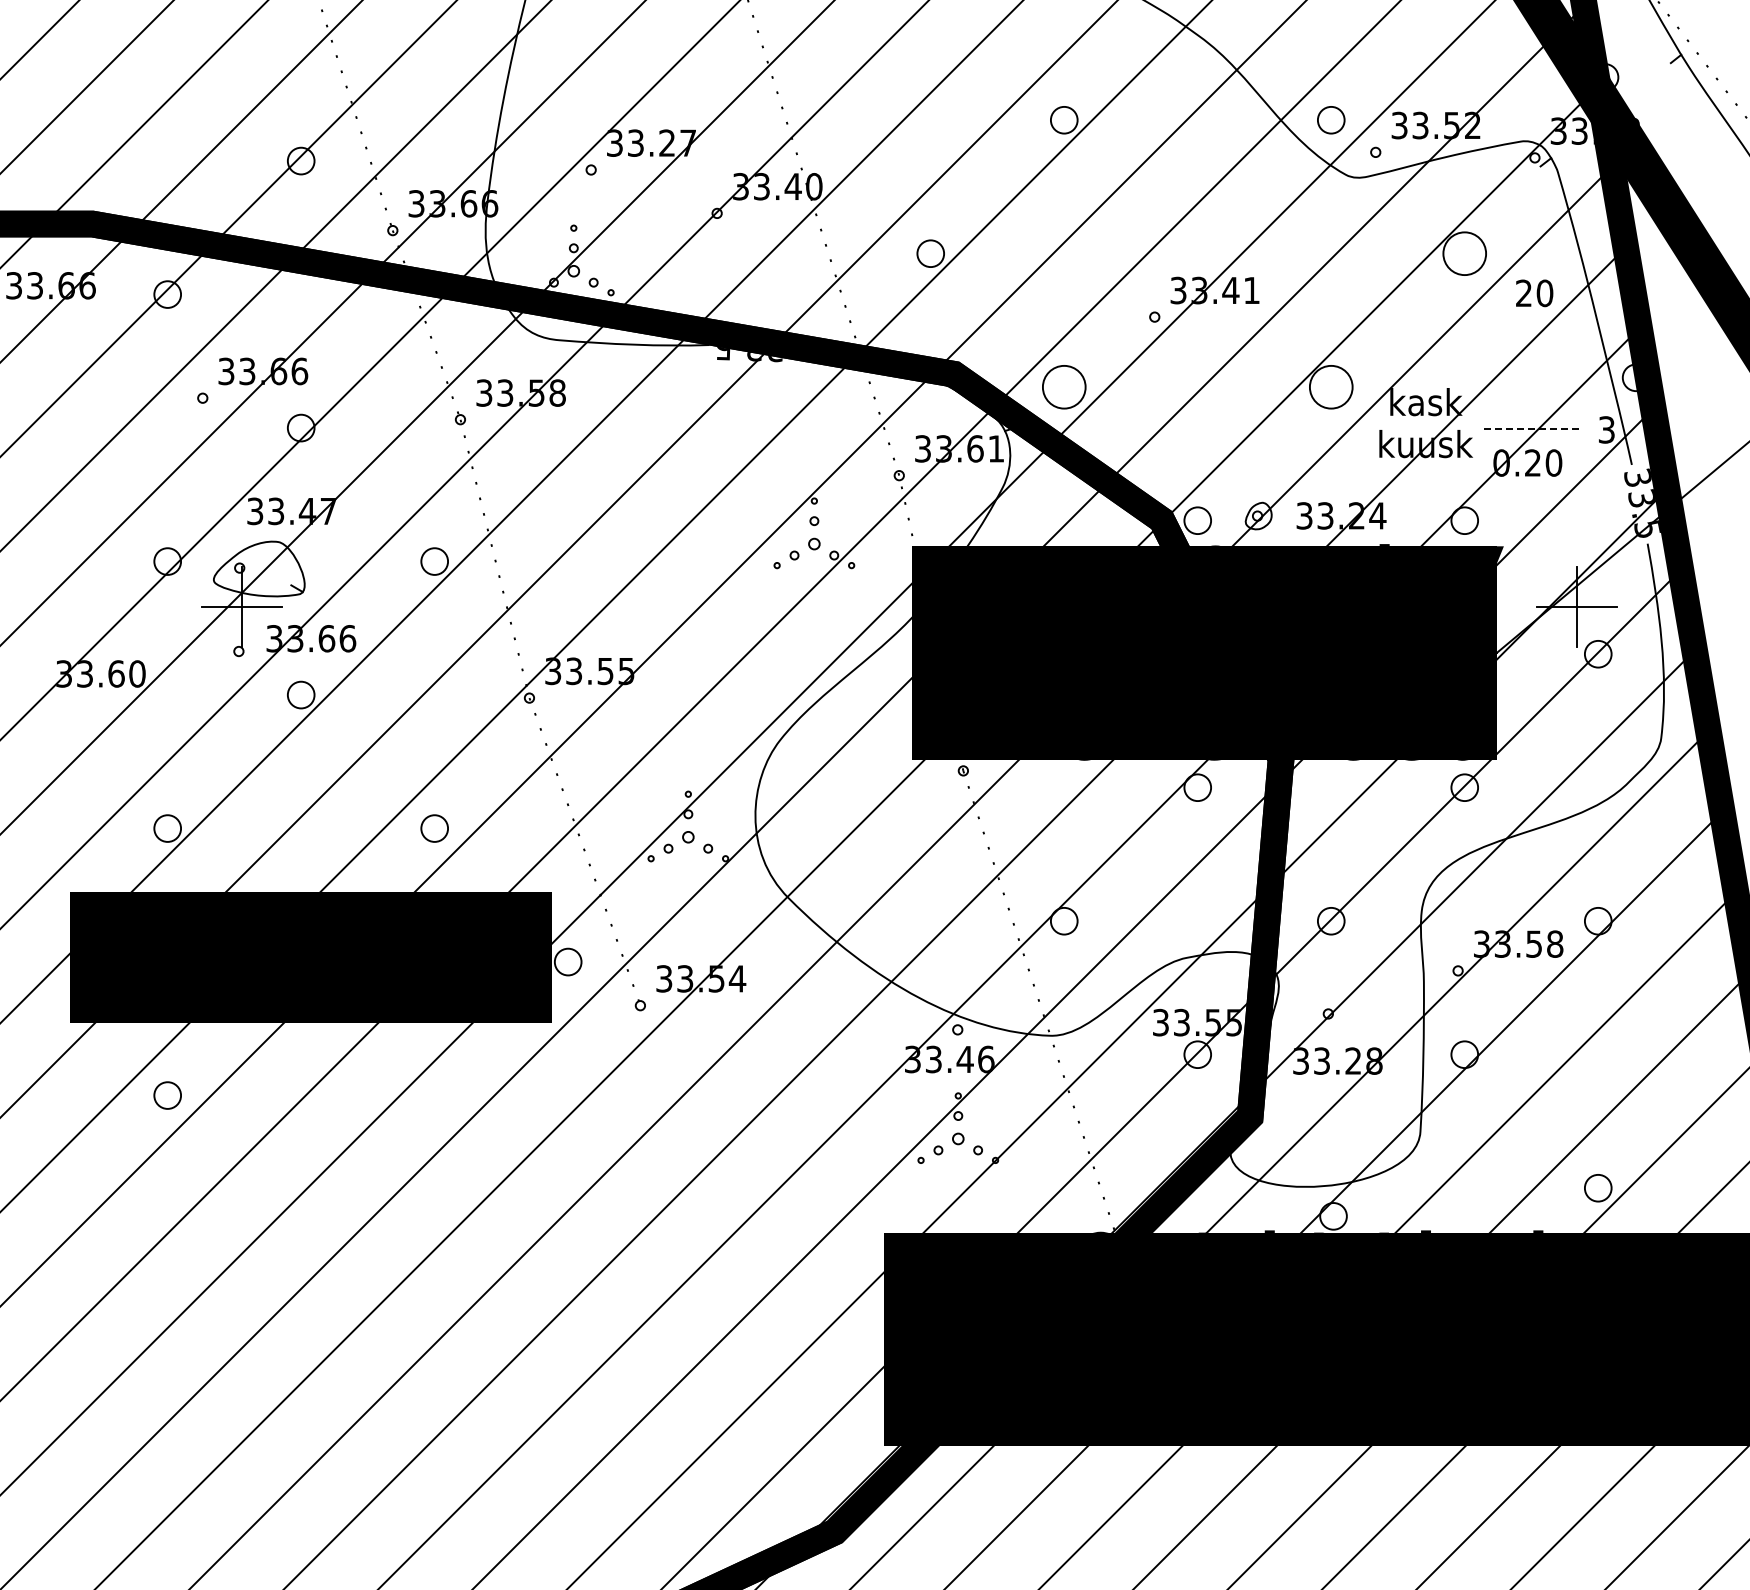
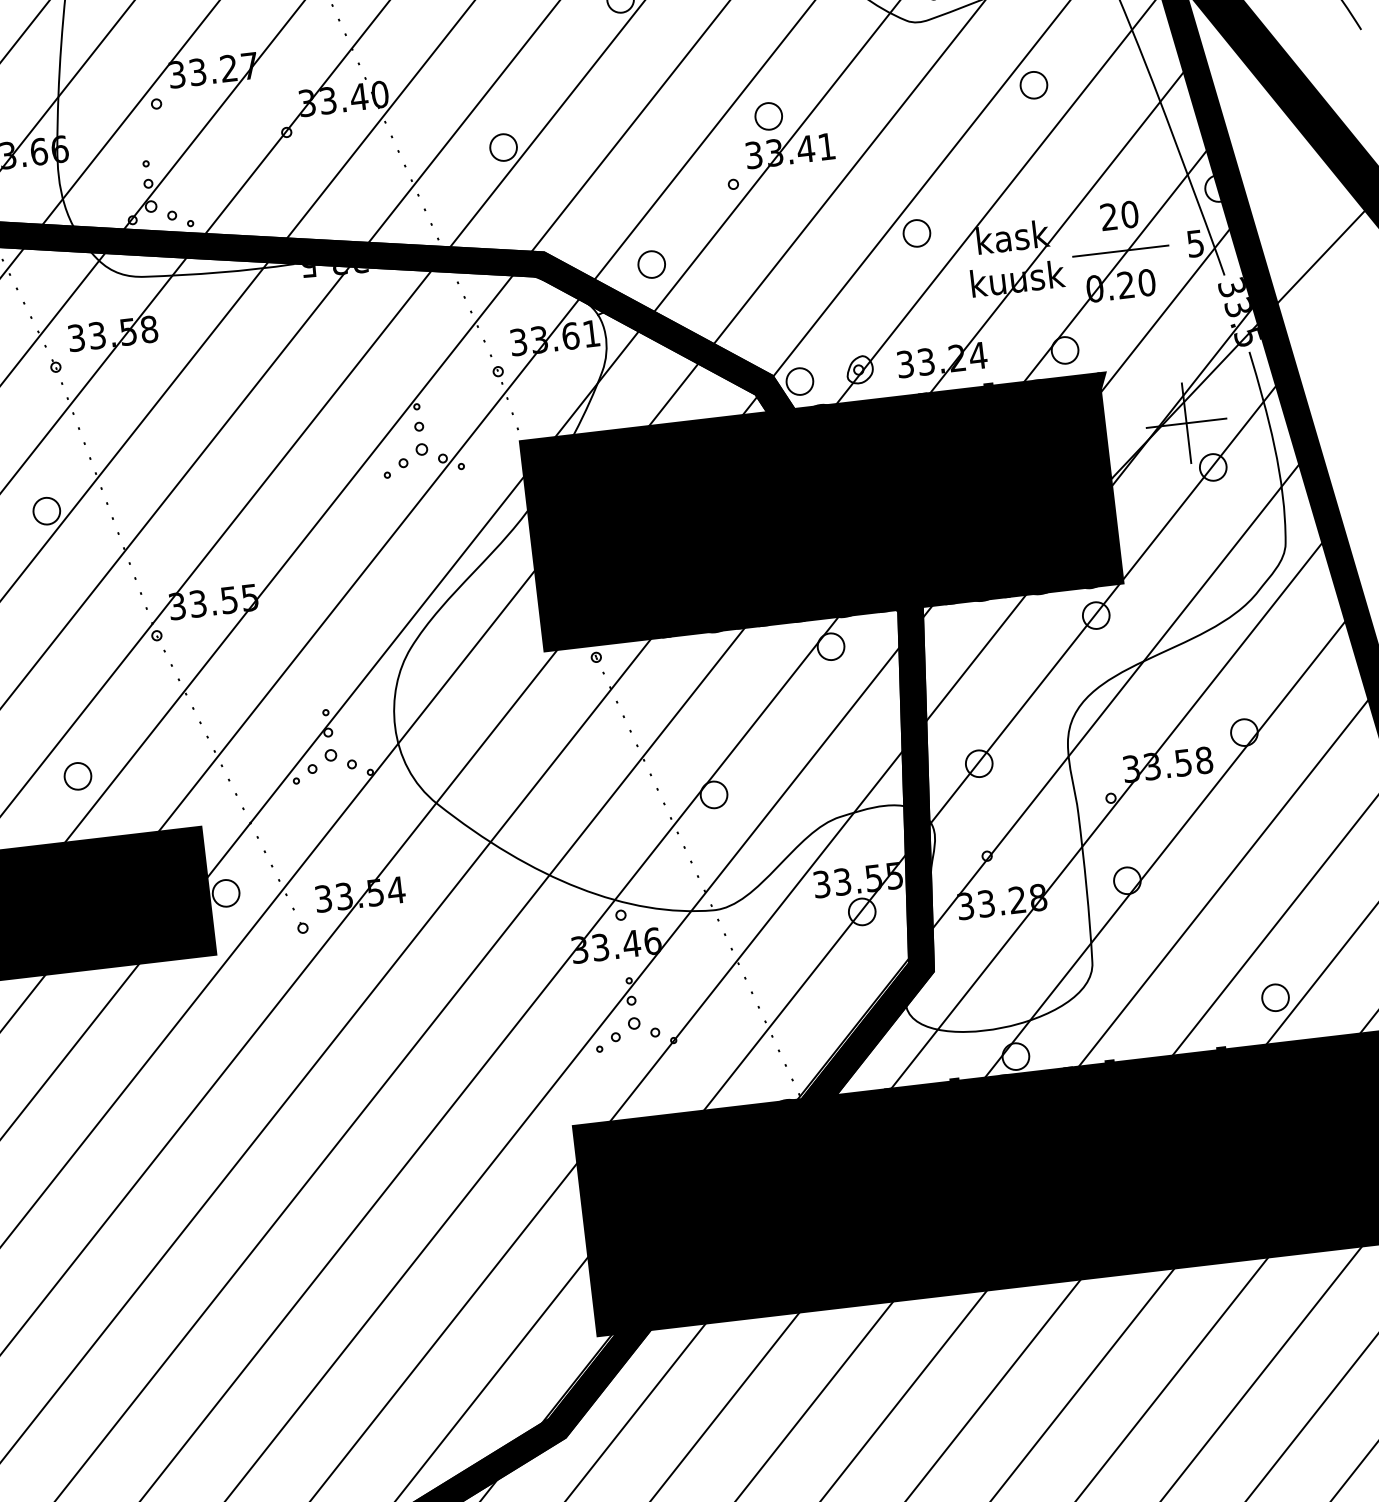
circle: (1197, 253) -> (768, 116), added
circle: (1464, 253) -> (1033, 85), size x0.62
text: (1534, 293) -> (1119, 215), moved
circle: (1063, 386) -> (650, 263), size x0.62
circle: (1330, 386) -> (916, 232), size x0.62
line: (1531, 428) -> (1120, 251), dashed -> solid
text: (1606, 429) -> (1195, 243), 3 -> 5

